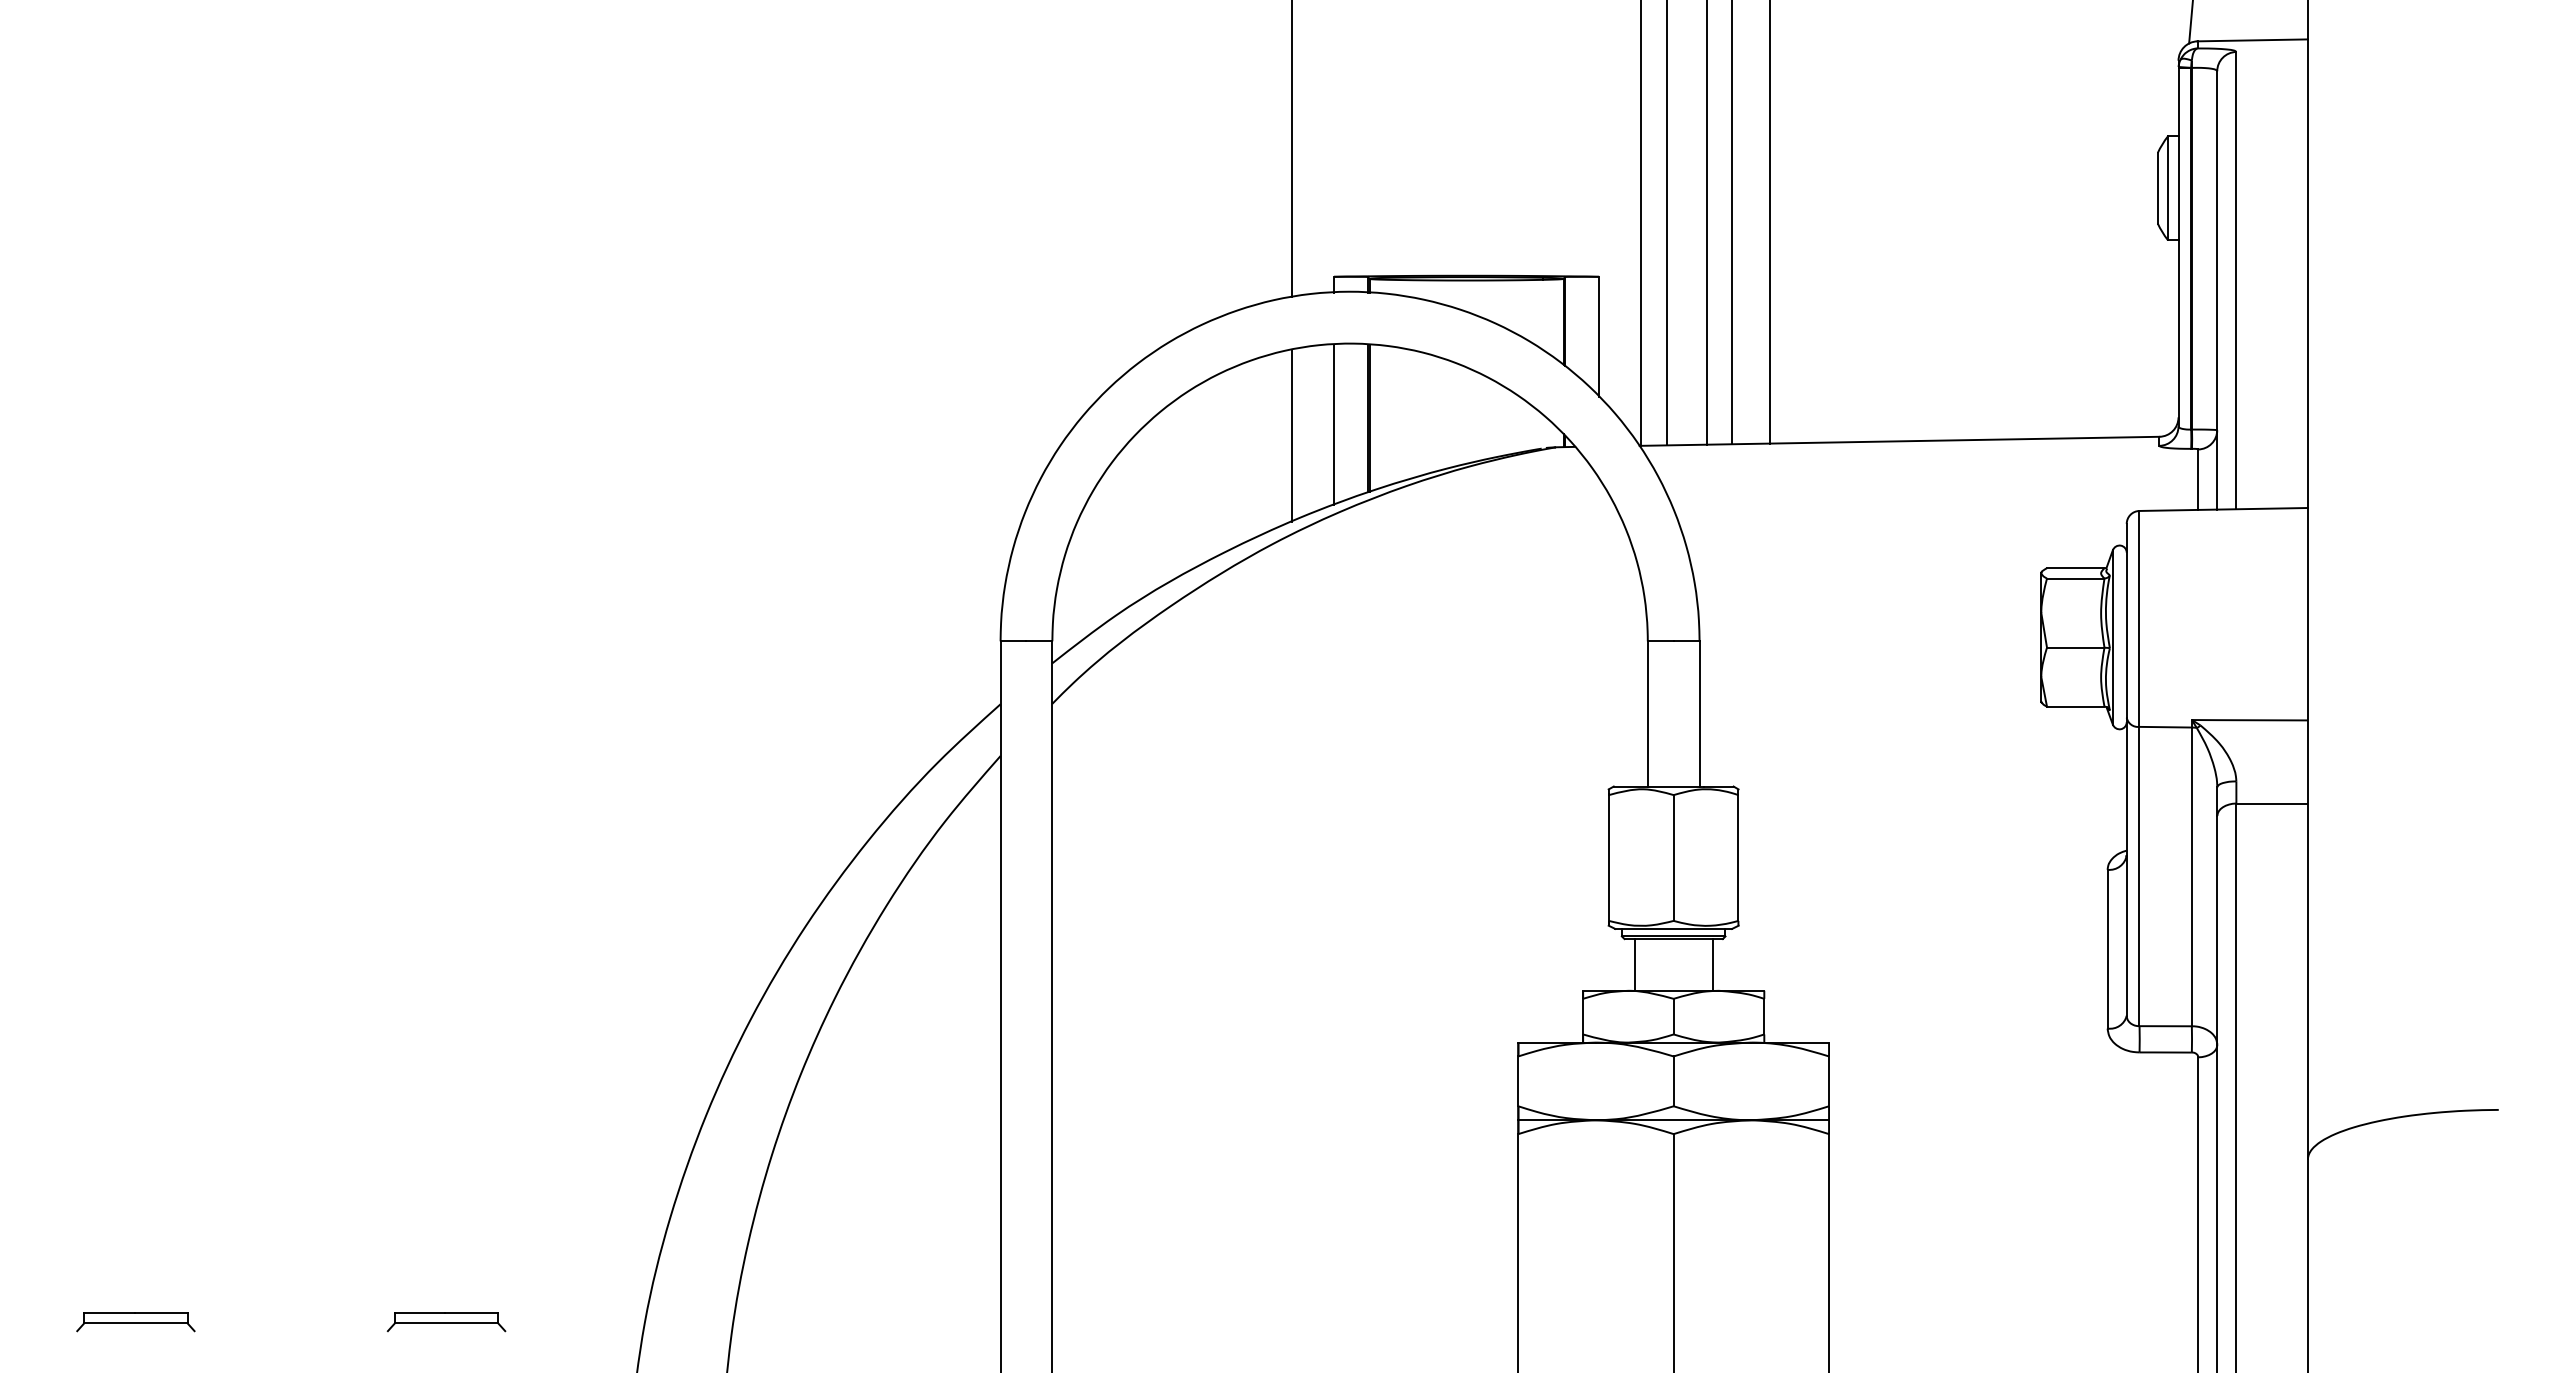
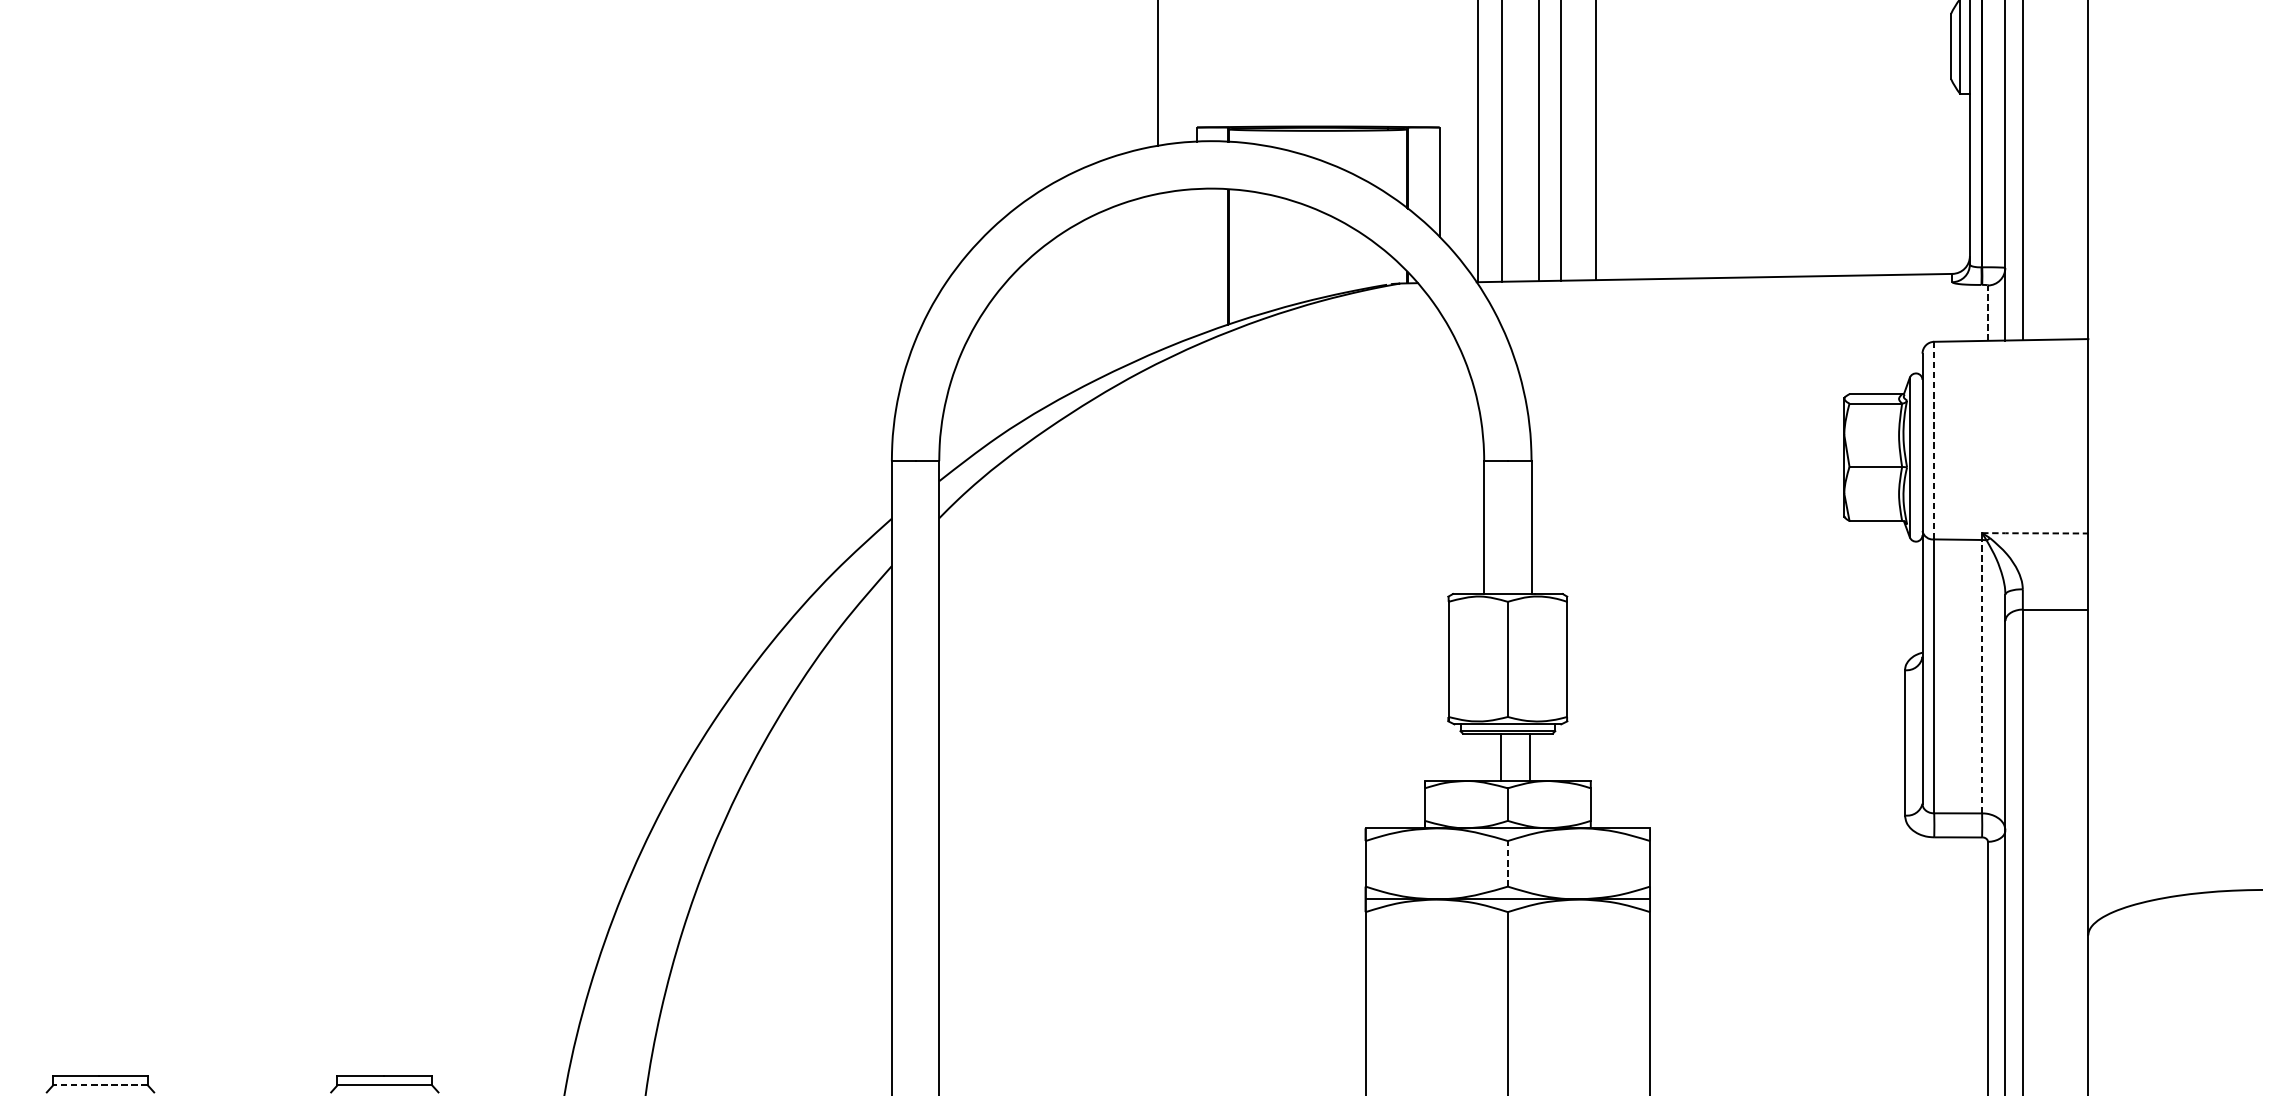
line: (1334, 424) -> (1197, 262), removed
line: (1291, 435) -> (1158, 272), removed
line: (2198, 479) -> (1988, 313), solid -> dashed
line: (2139, 618) -> (1934, 440), solid -> dashed
line: (2249, 720) -> (2034, 533), solid -> dashed
line: (2191, 876) -> (1981, 676), solid -> dashed
line: (1634, 964) -> (1529, 756), moved
line: (1712, 964) -> (1501, 756), moved
line: (1673, 1081) -> (1507, 863), solid -> dashed
line: (135, 1323) -> (100, 1085), solid -> dashed

